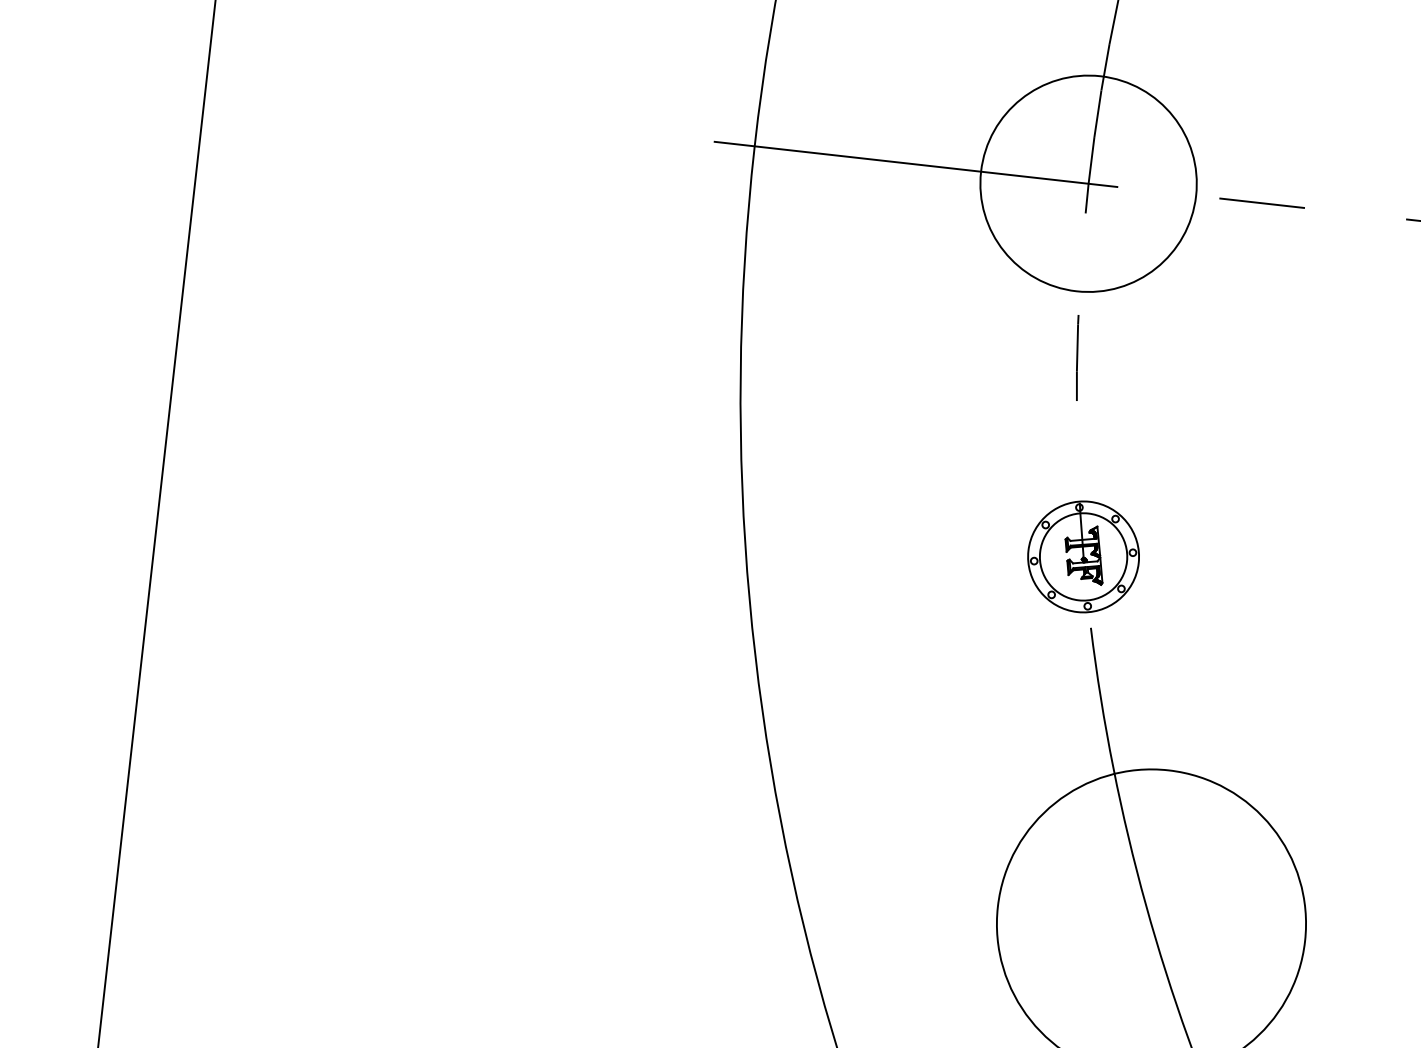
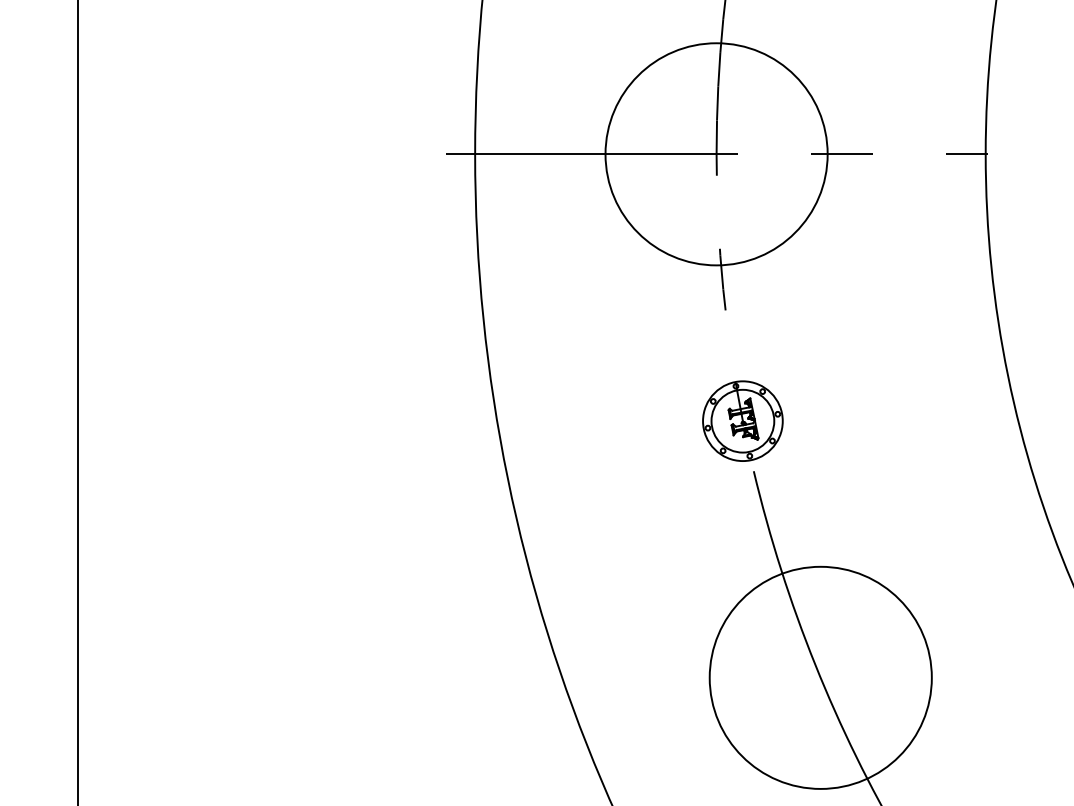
circle: (1088, 184) -> (716, 154), size x1.43

